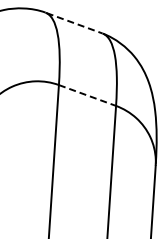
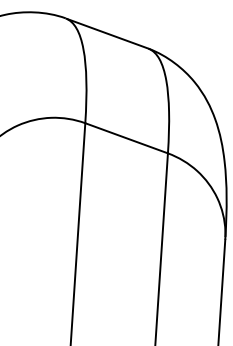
line: (74, 23) -> (107, 34), dashed -> solid
line: (87, 95) -> (126, 138), dashed -> solid

